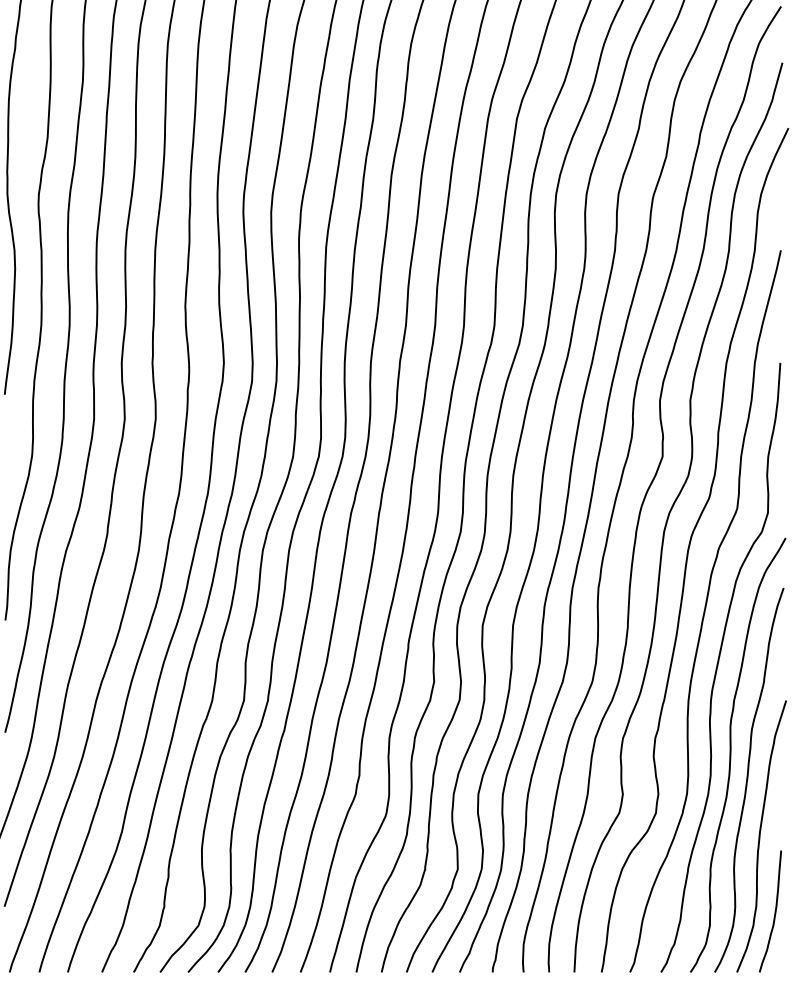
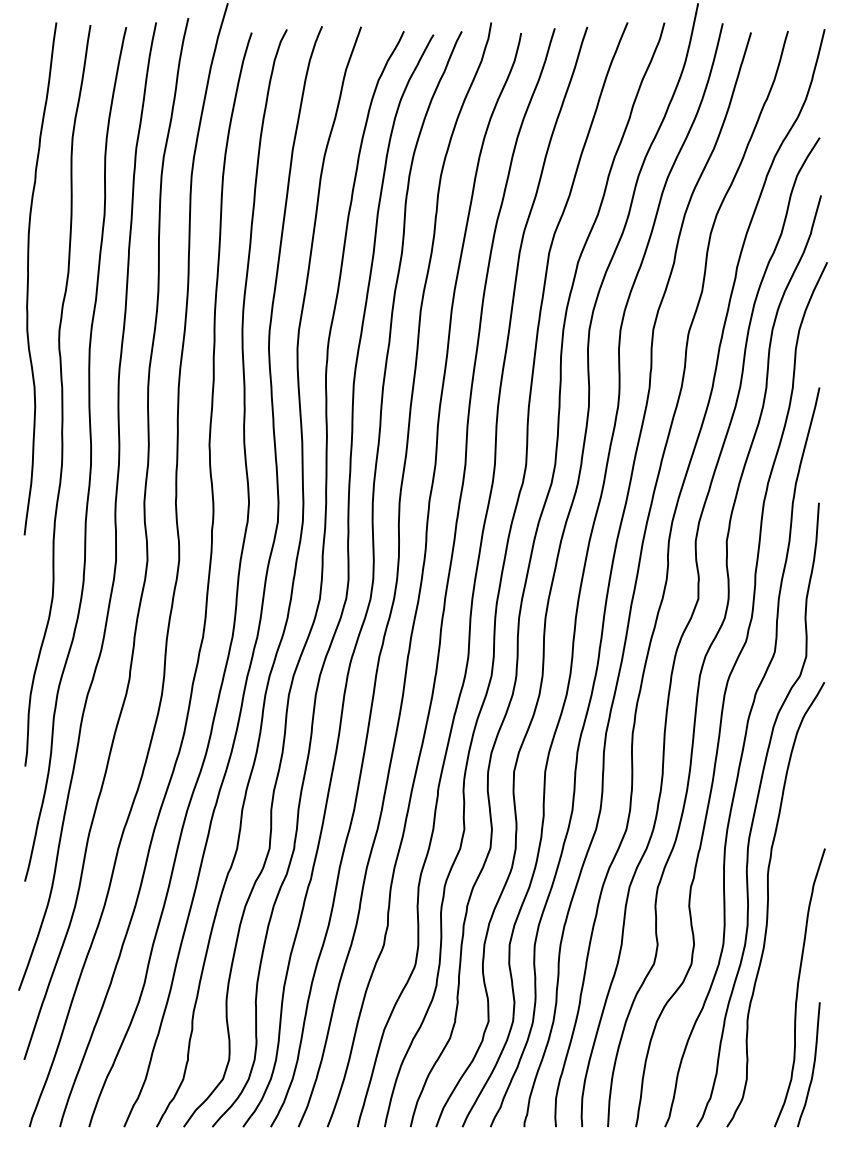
curve: (747, 780) -> (785, 930), removed

